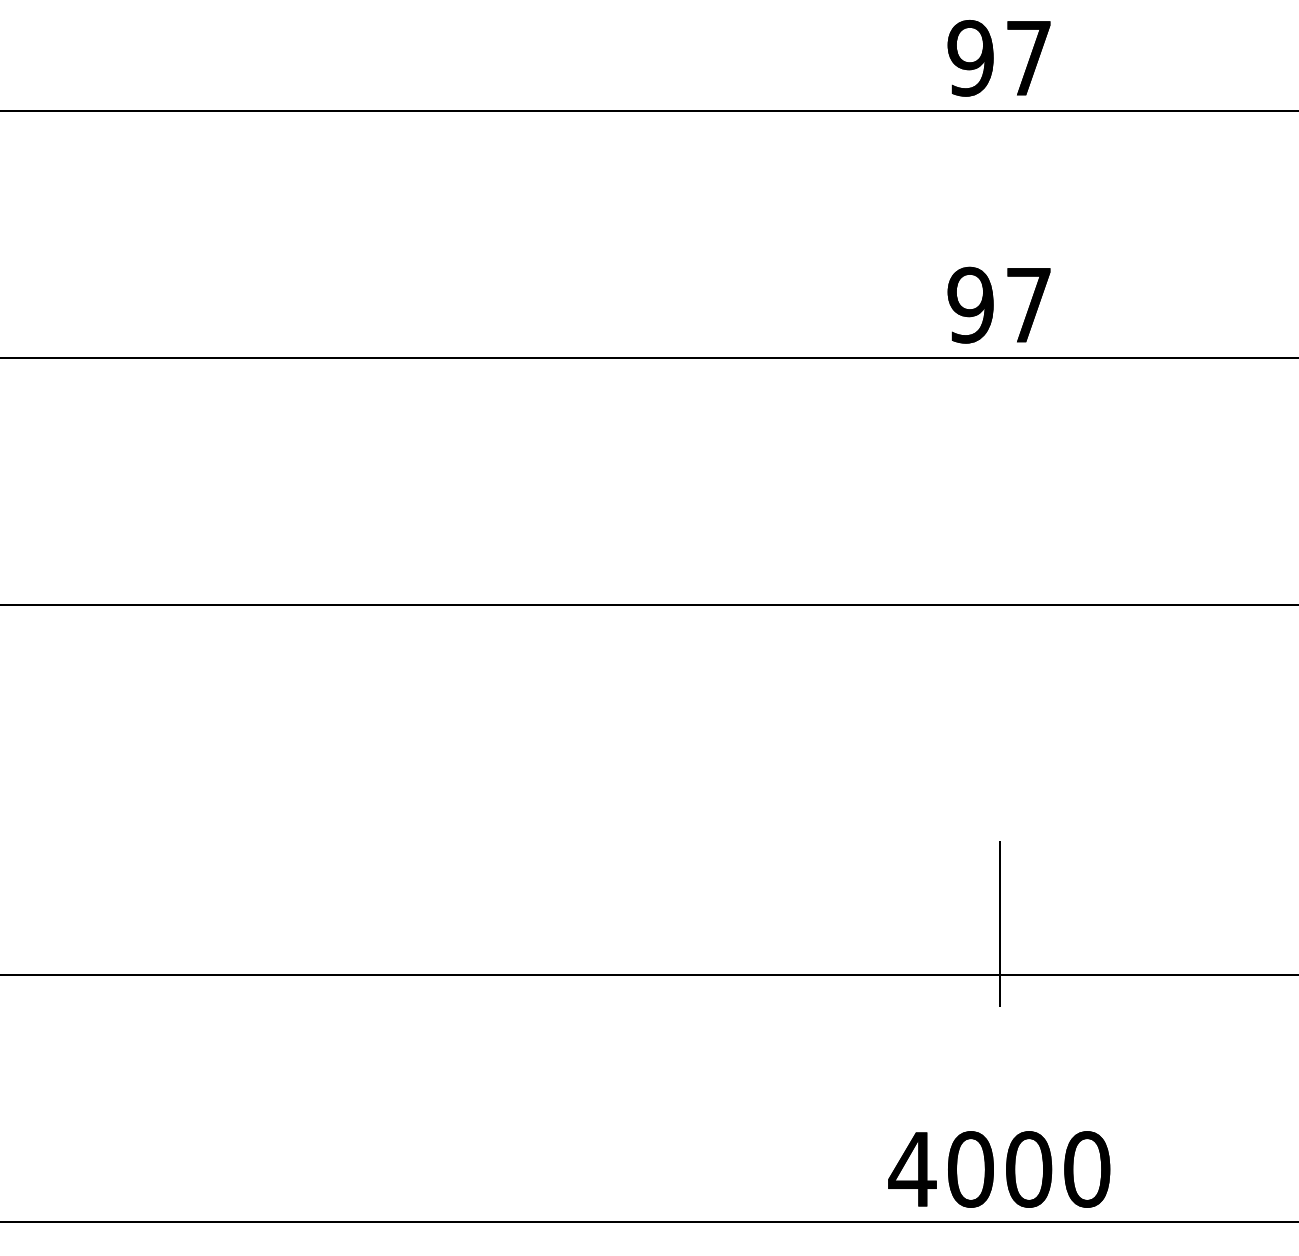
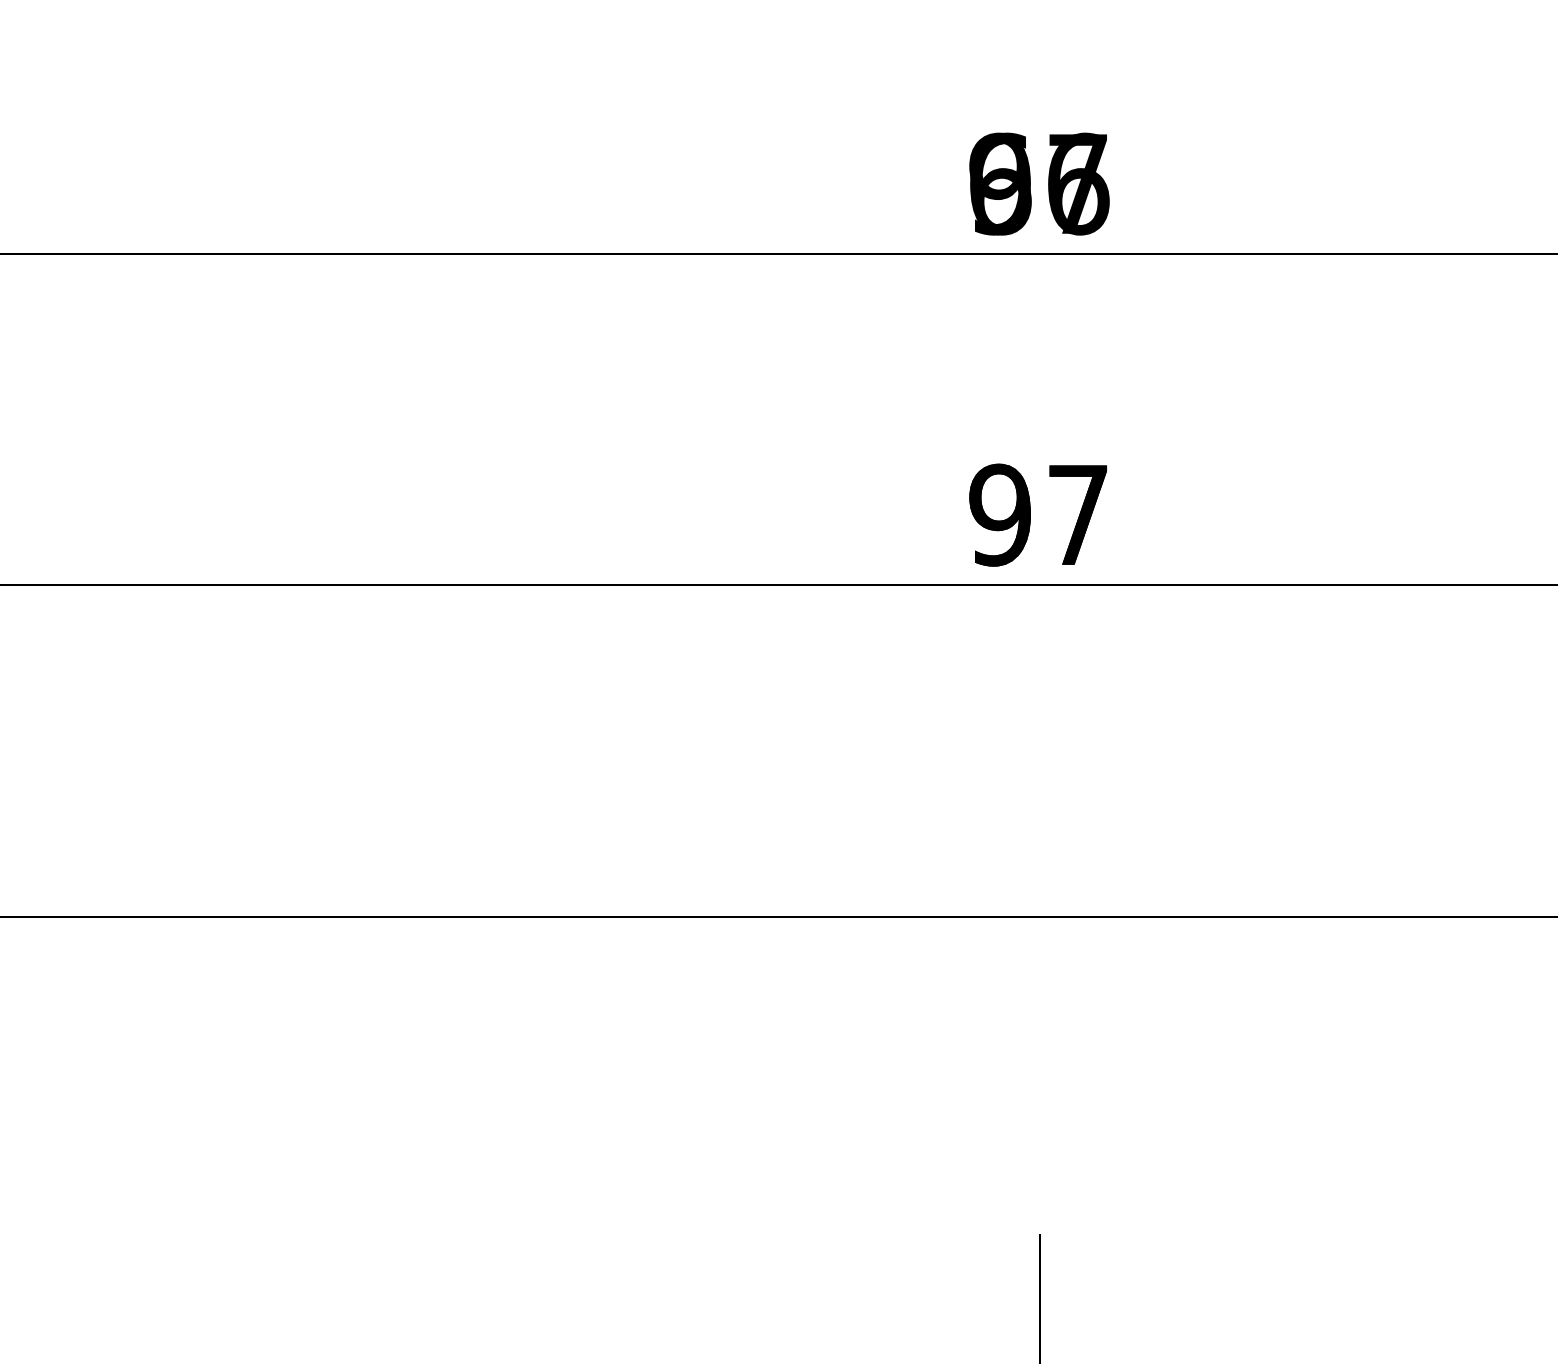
text: (999, 58) -> (1038, 184), 97 -> 66

